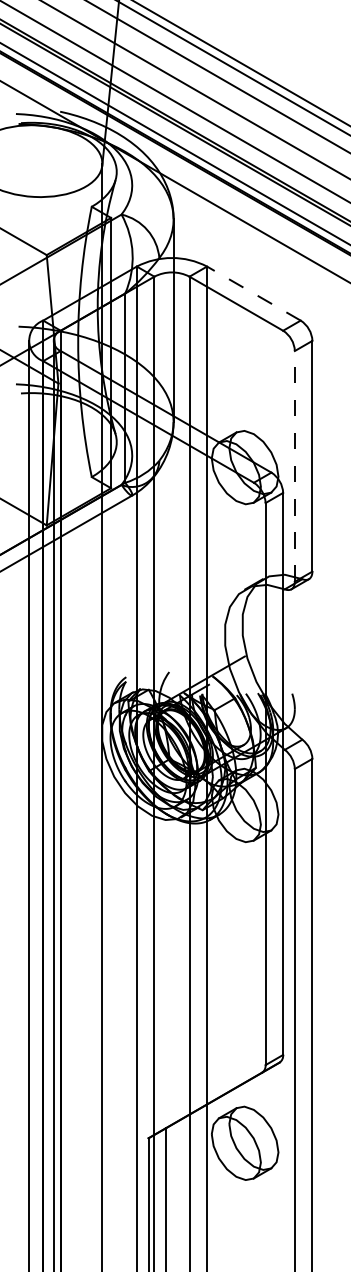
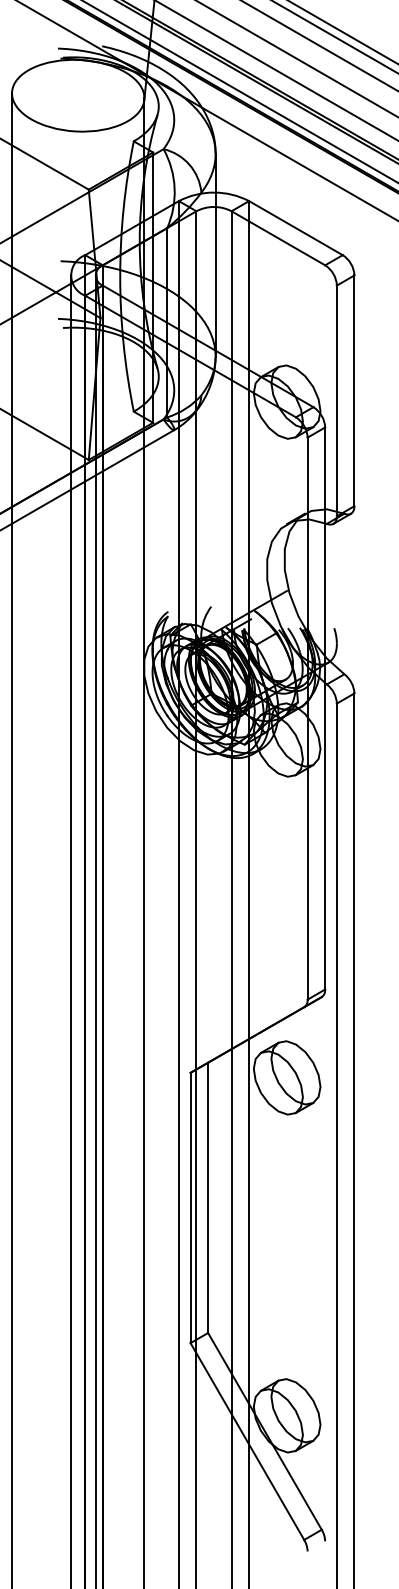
line: (253, 292) -> (295, 227), dashed -> solid
line: (294, 465) -> (336, 400), dashed -> solid

